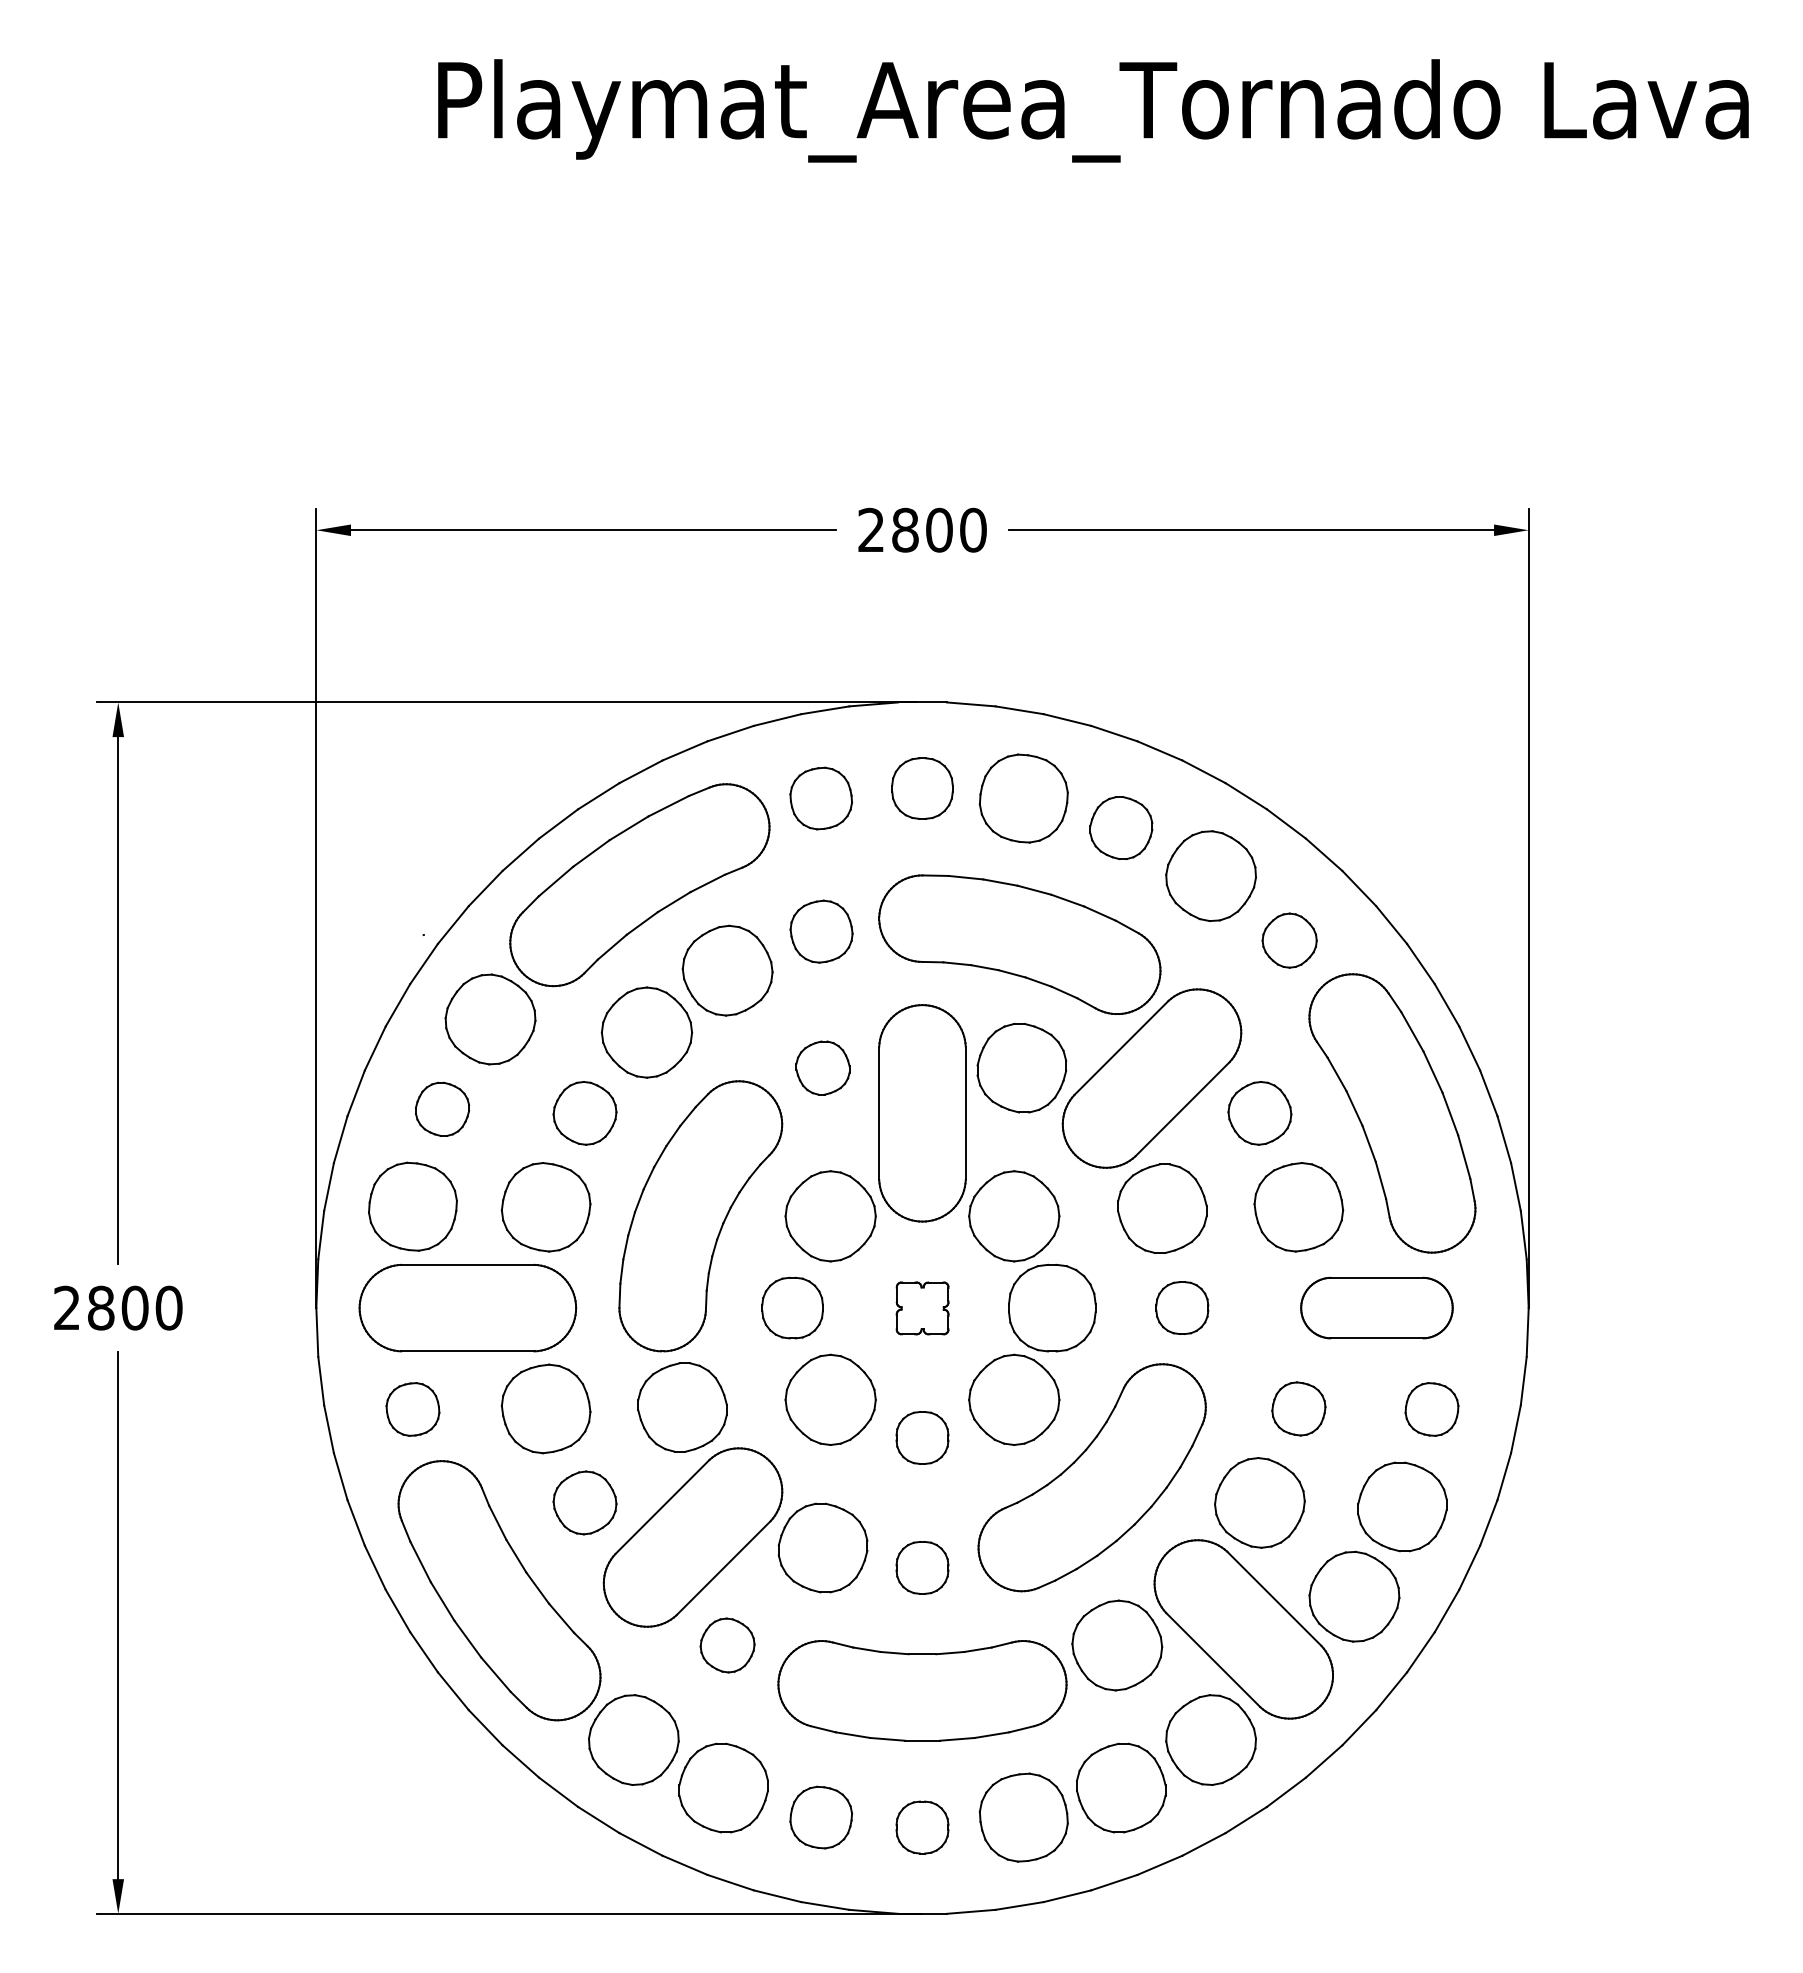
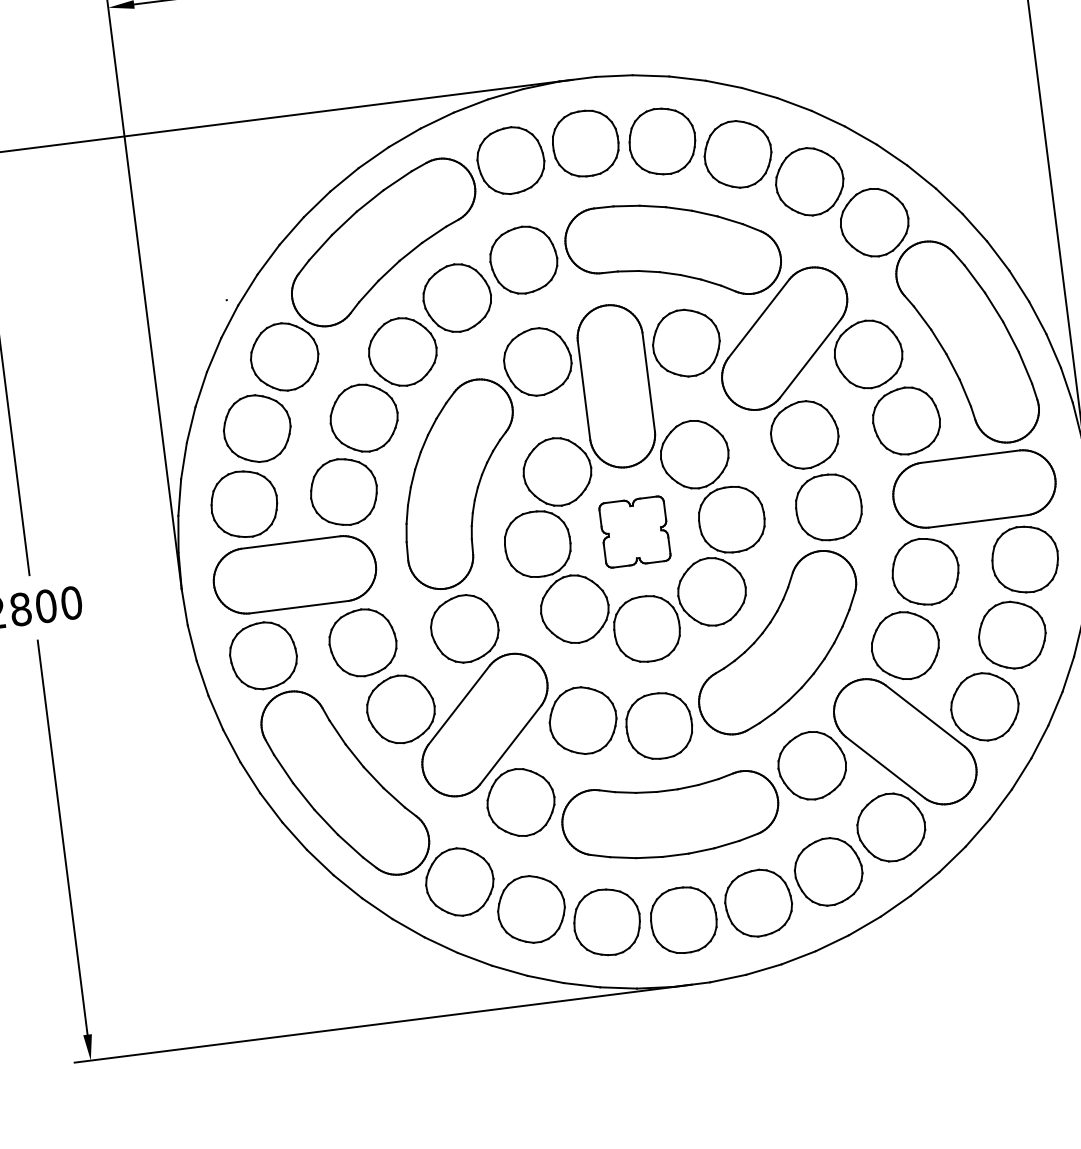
part: (922, 788) -> (585, 143), size x1.43
part: (821, 798) -> (511, 160), size x1.43
part: (1121, 827) -> (738, 153), size x1.43
part: (821, 931) -> (523, 259), size x1.43
part: (1289, 940) -> (874, 222), size x1.67
part: (822, 1067) -> (537, 361), size x1.67
part: (442, 1109) -> (257, 428), size x1.67
part: (584, 1113) -> (363, 418), size x1.43
part: (1259, 1113) -> (868, 354), size x1.43
part: (792, 1307) -> (537, 543), size x1.43
part: (1182, 1307) -> (829, 506), size x1.67
part: (1376, 1307) -> (974, 488), size x1.43
part: (922, 1308) -> (634, 532), size x1.67
part: (1298, 1408) -> (925, 571), size x1.67
part: (412, 1409) -> (263, 655), size x1.67
part: (1431, 1409) -> (1024, 559), size x1.67
part: (922, 1437) -> (647, 628), size x1.67
part: (584, 1502) -> (400, 709), size x1.43
part: (922, 1567) -> (659, 725), size x1.67
part: (727, 1645) -> (520, 802), size x1.67
part: (821, 1817) -> (607, 922), size x1.43
part: (922, 1827) -> (683, 920), size x1.67

